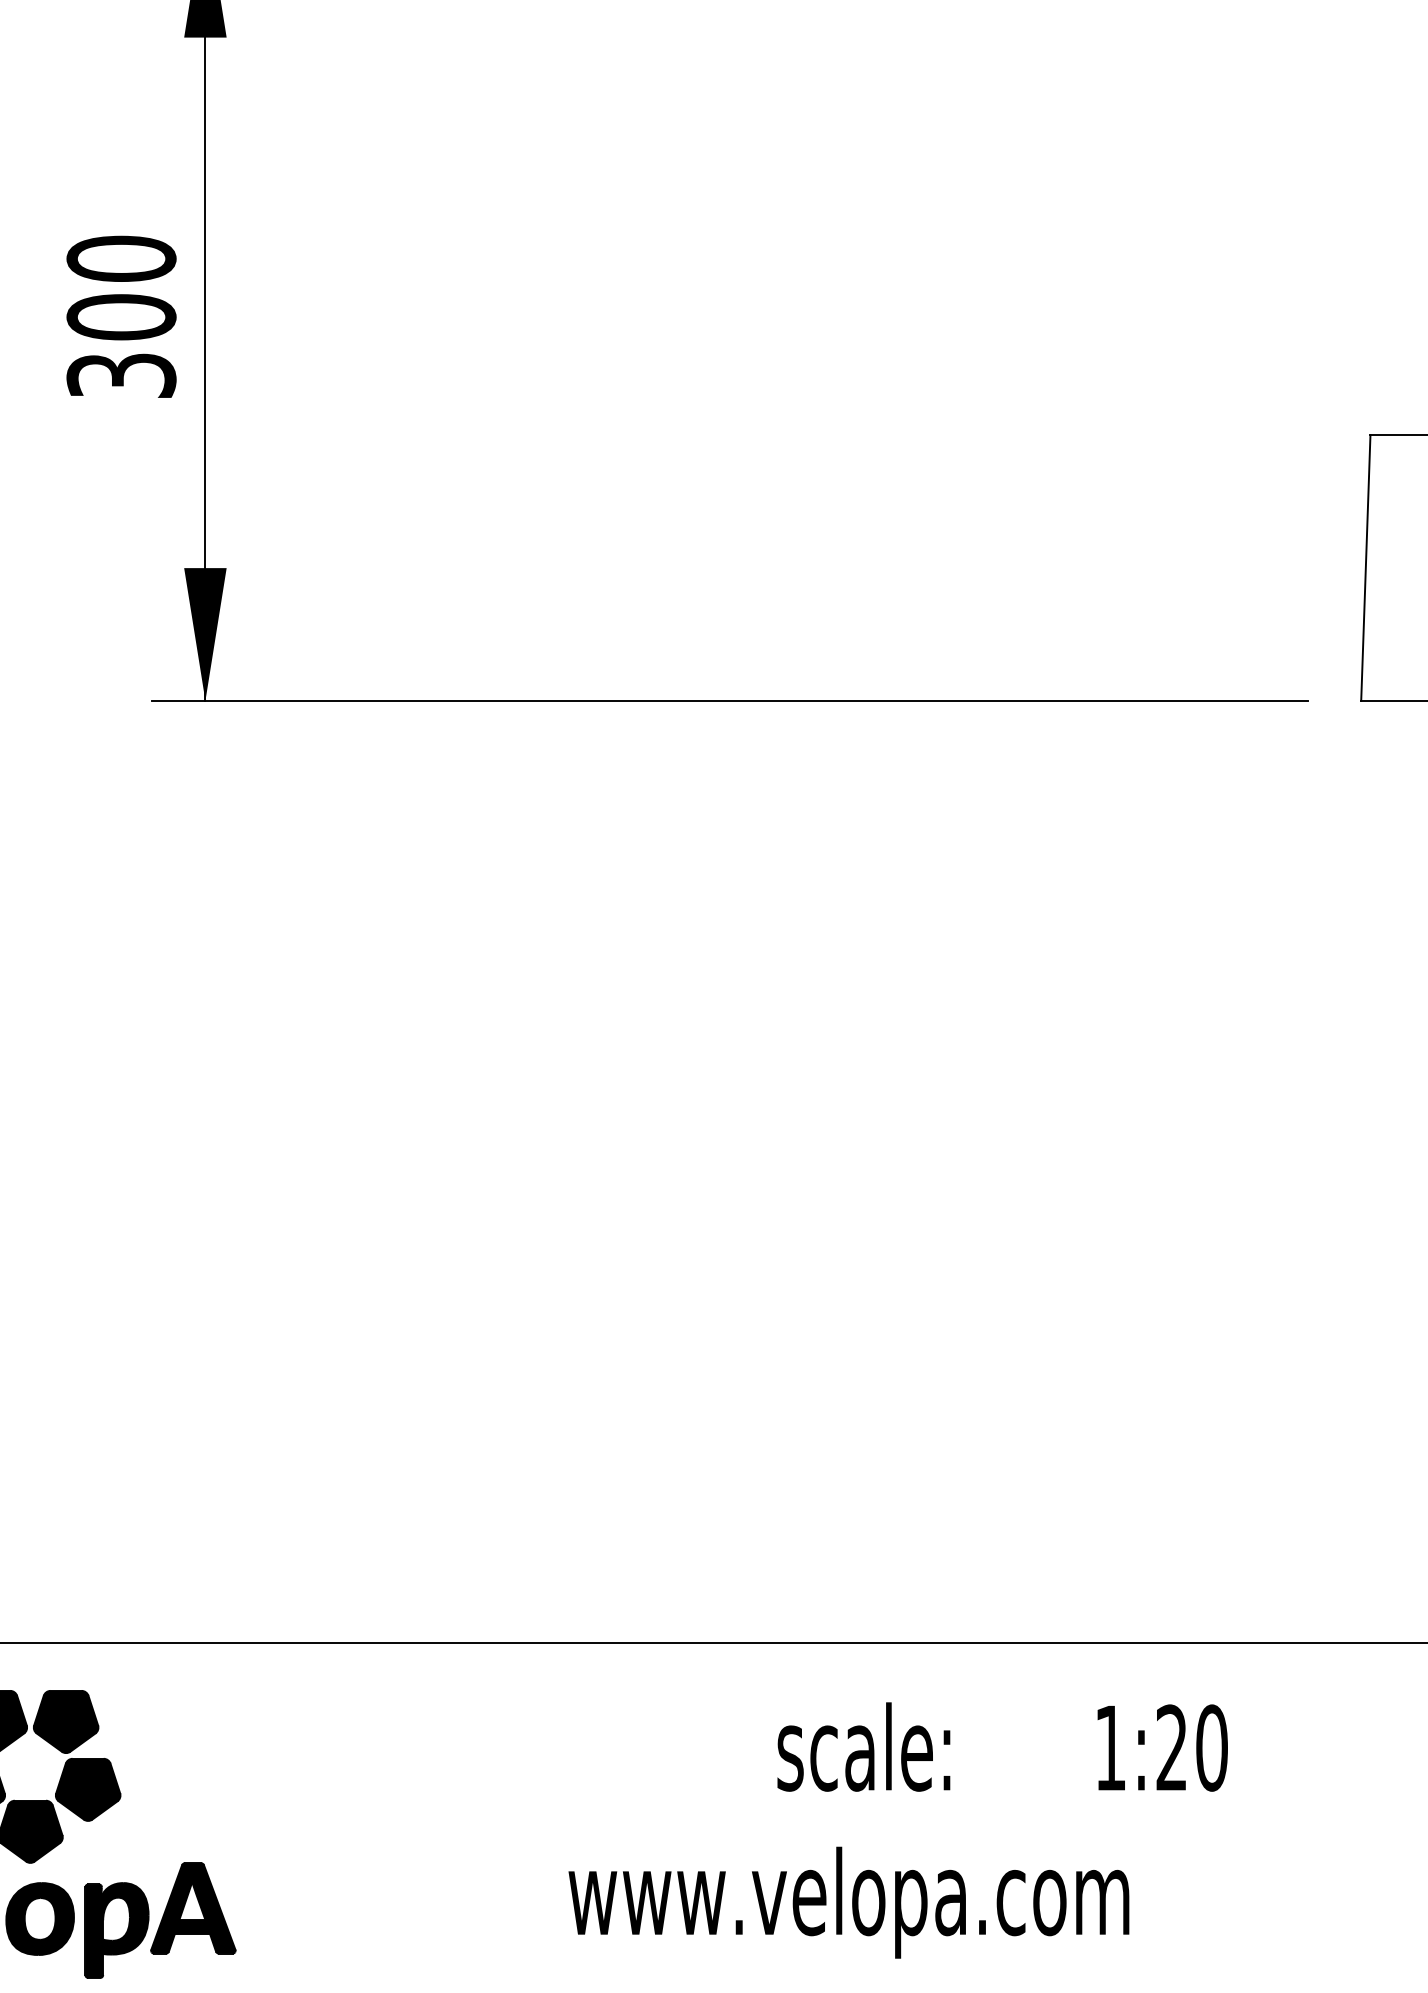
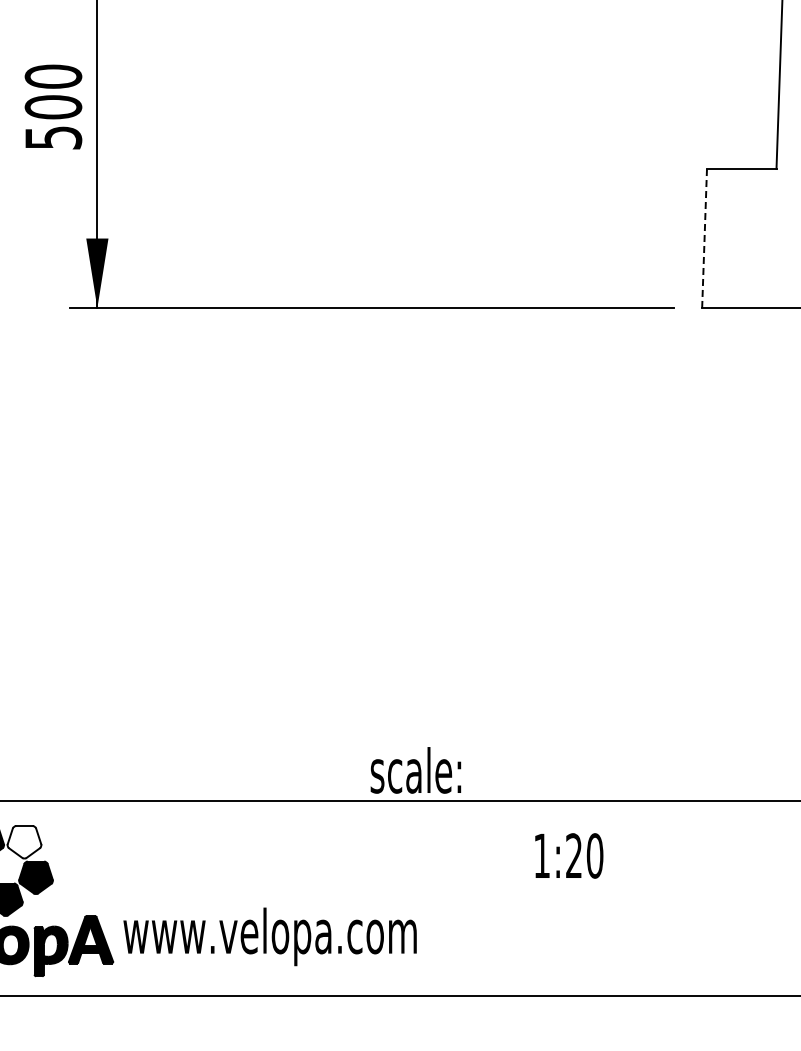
text: (119, 375) -> (52, 137), 300 -> 500
line: (1365, 568) -> (704, 238), solid -> dashed
fill: (66, 1722) -> (24, 842), removed
text: (863, 1747) -> (415, 770), moved
text: (1163, 1747) -> (569, 855), moved
text: (847, 1901) -> (269, 936), moved

